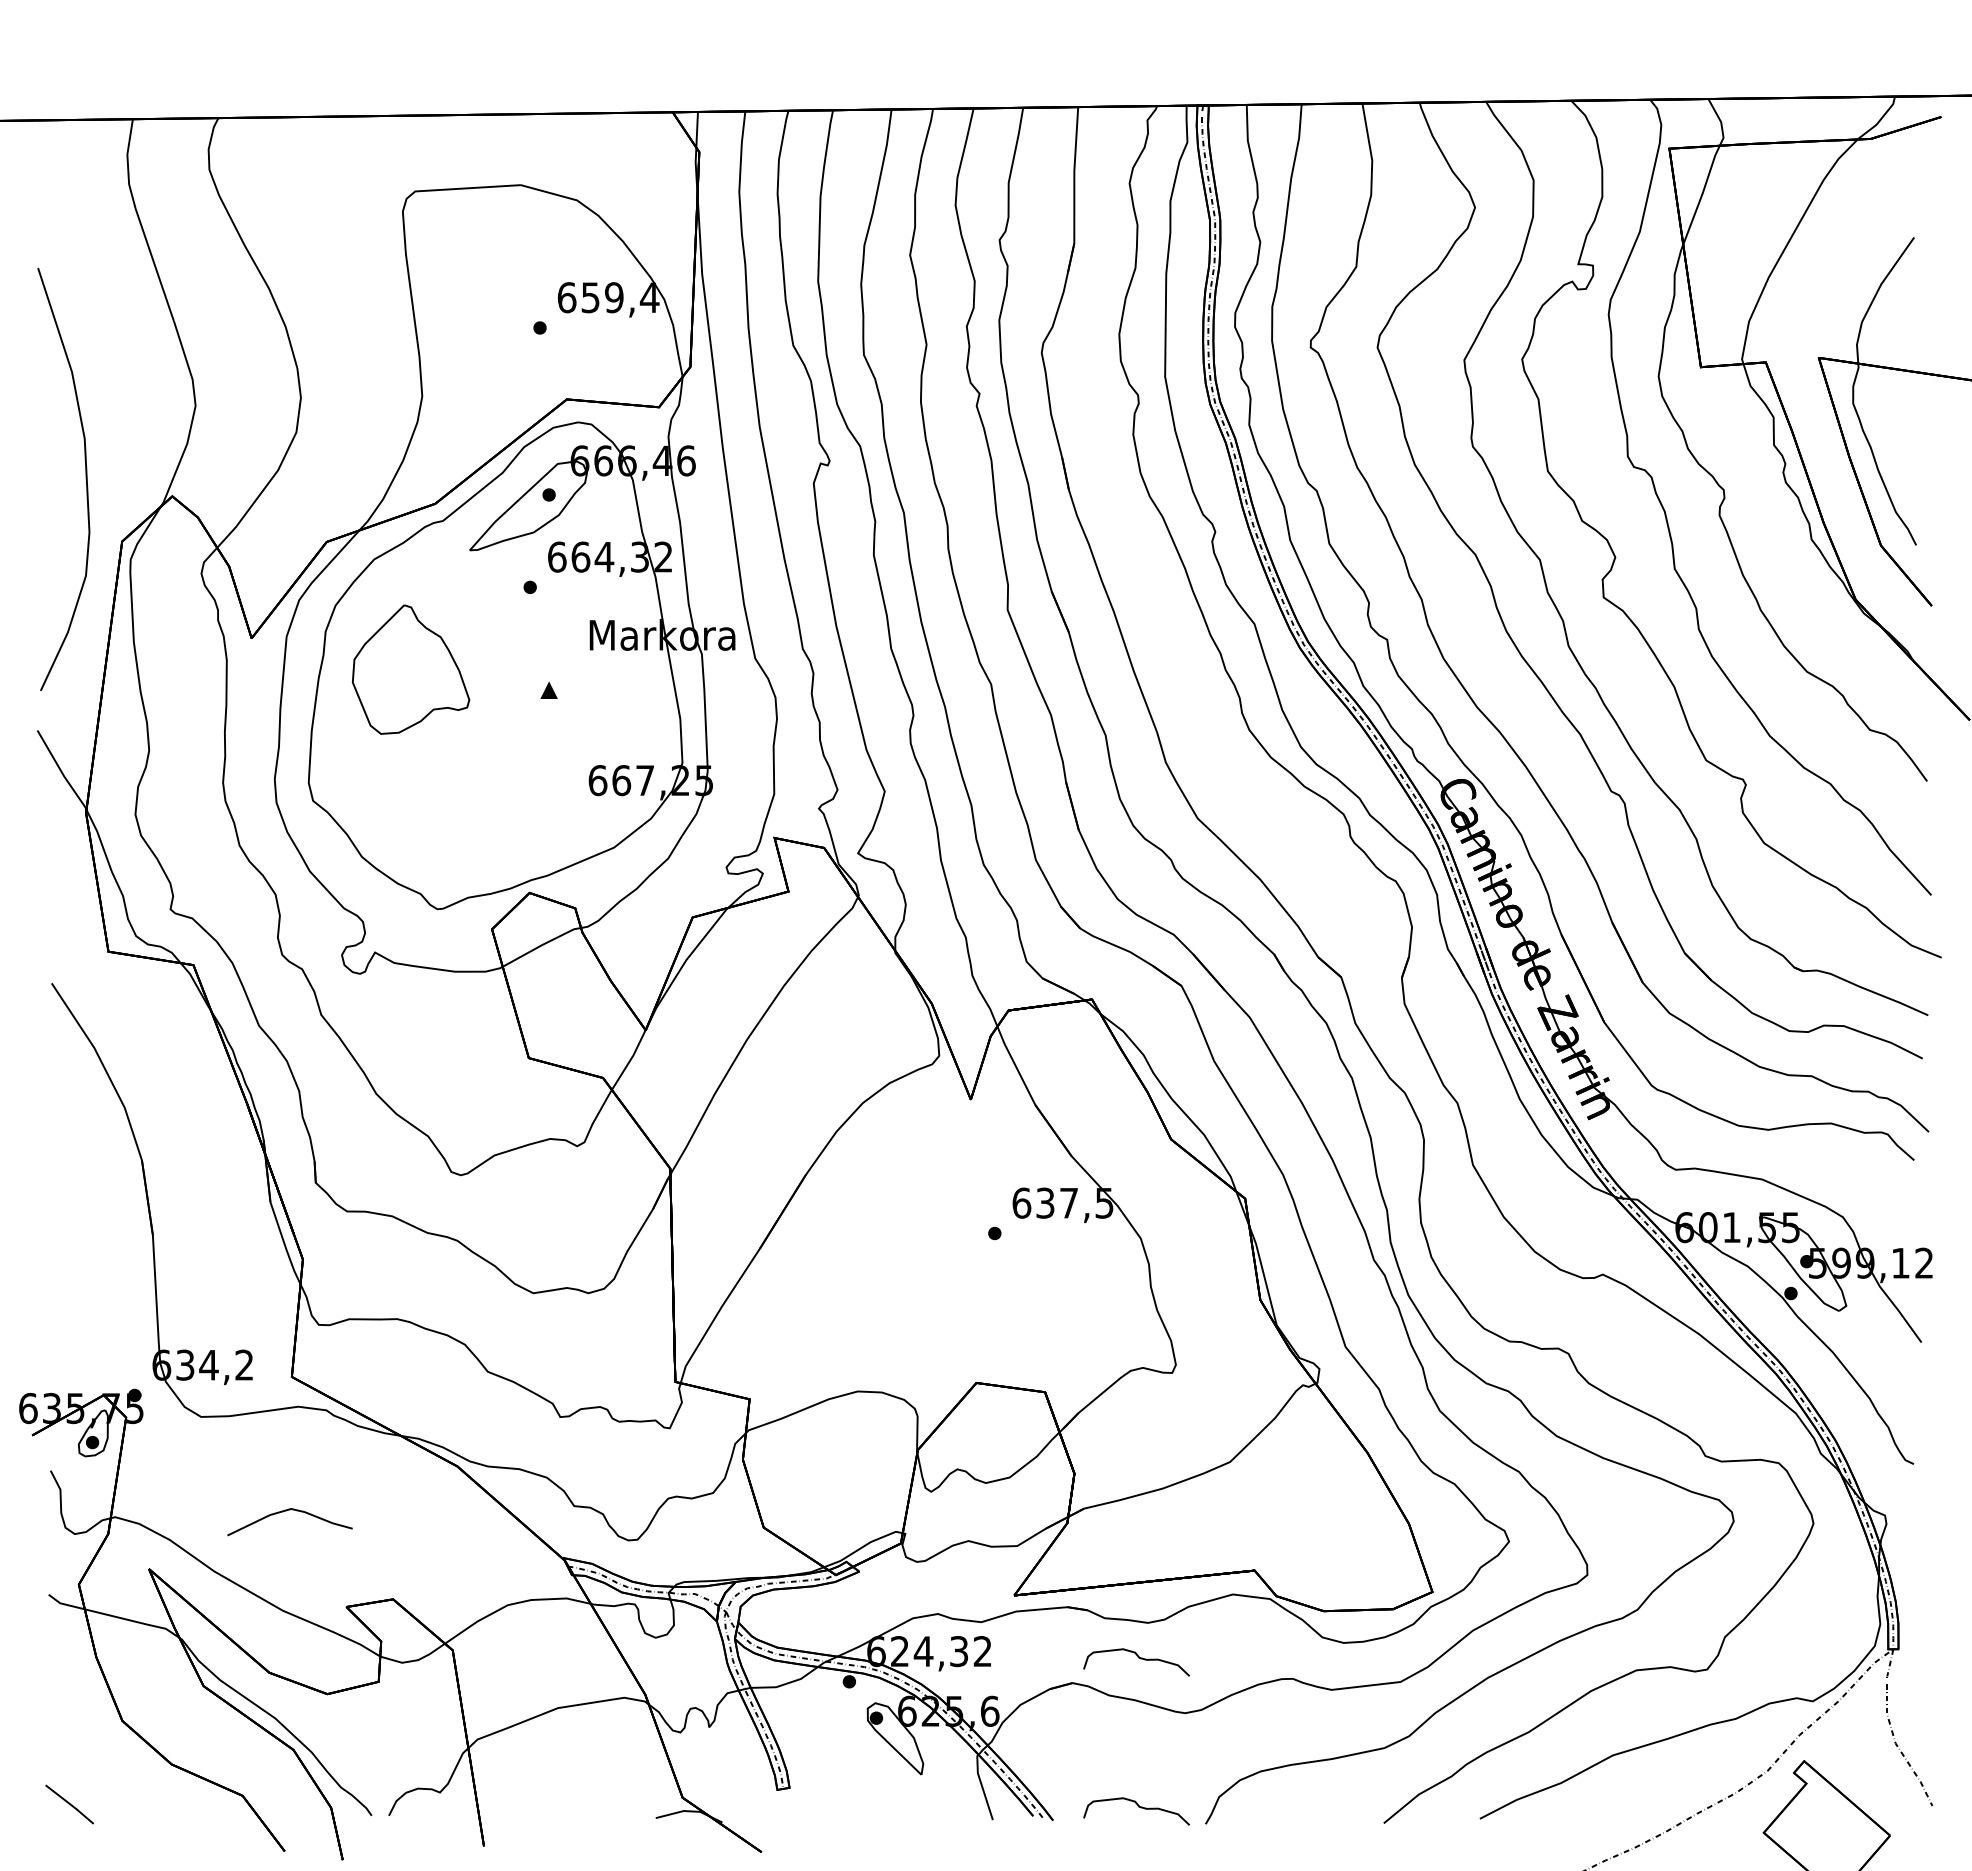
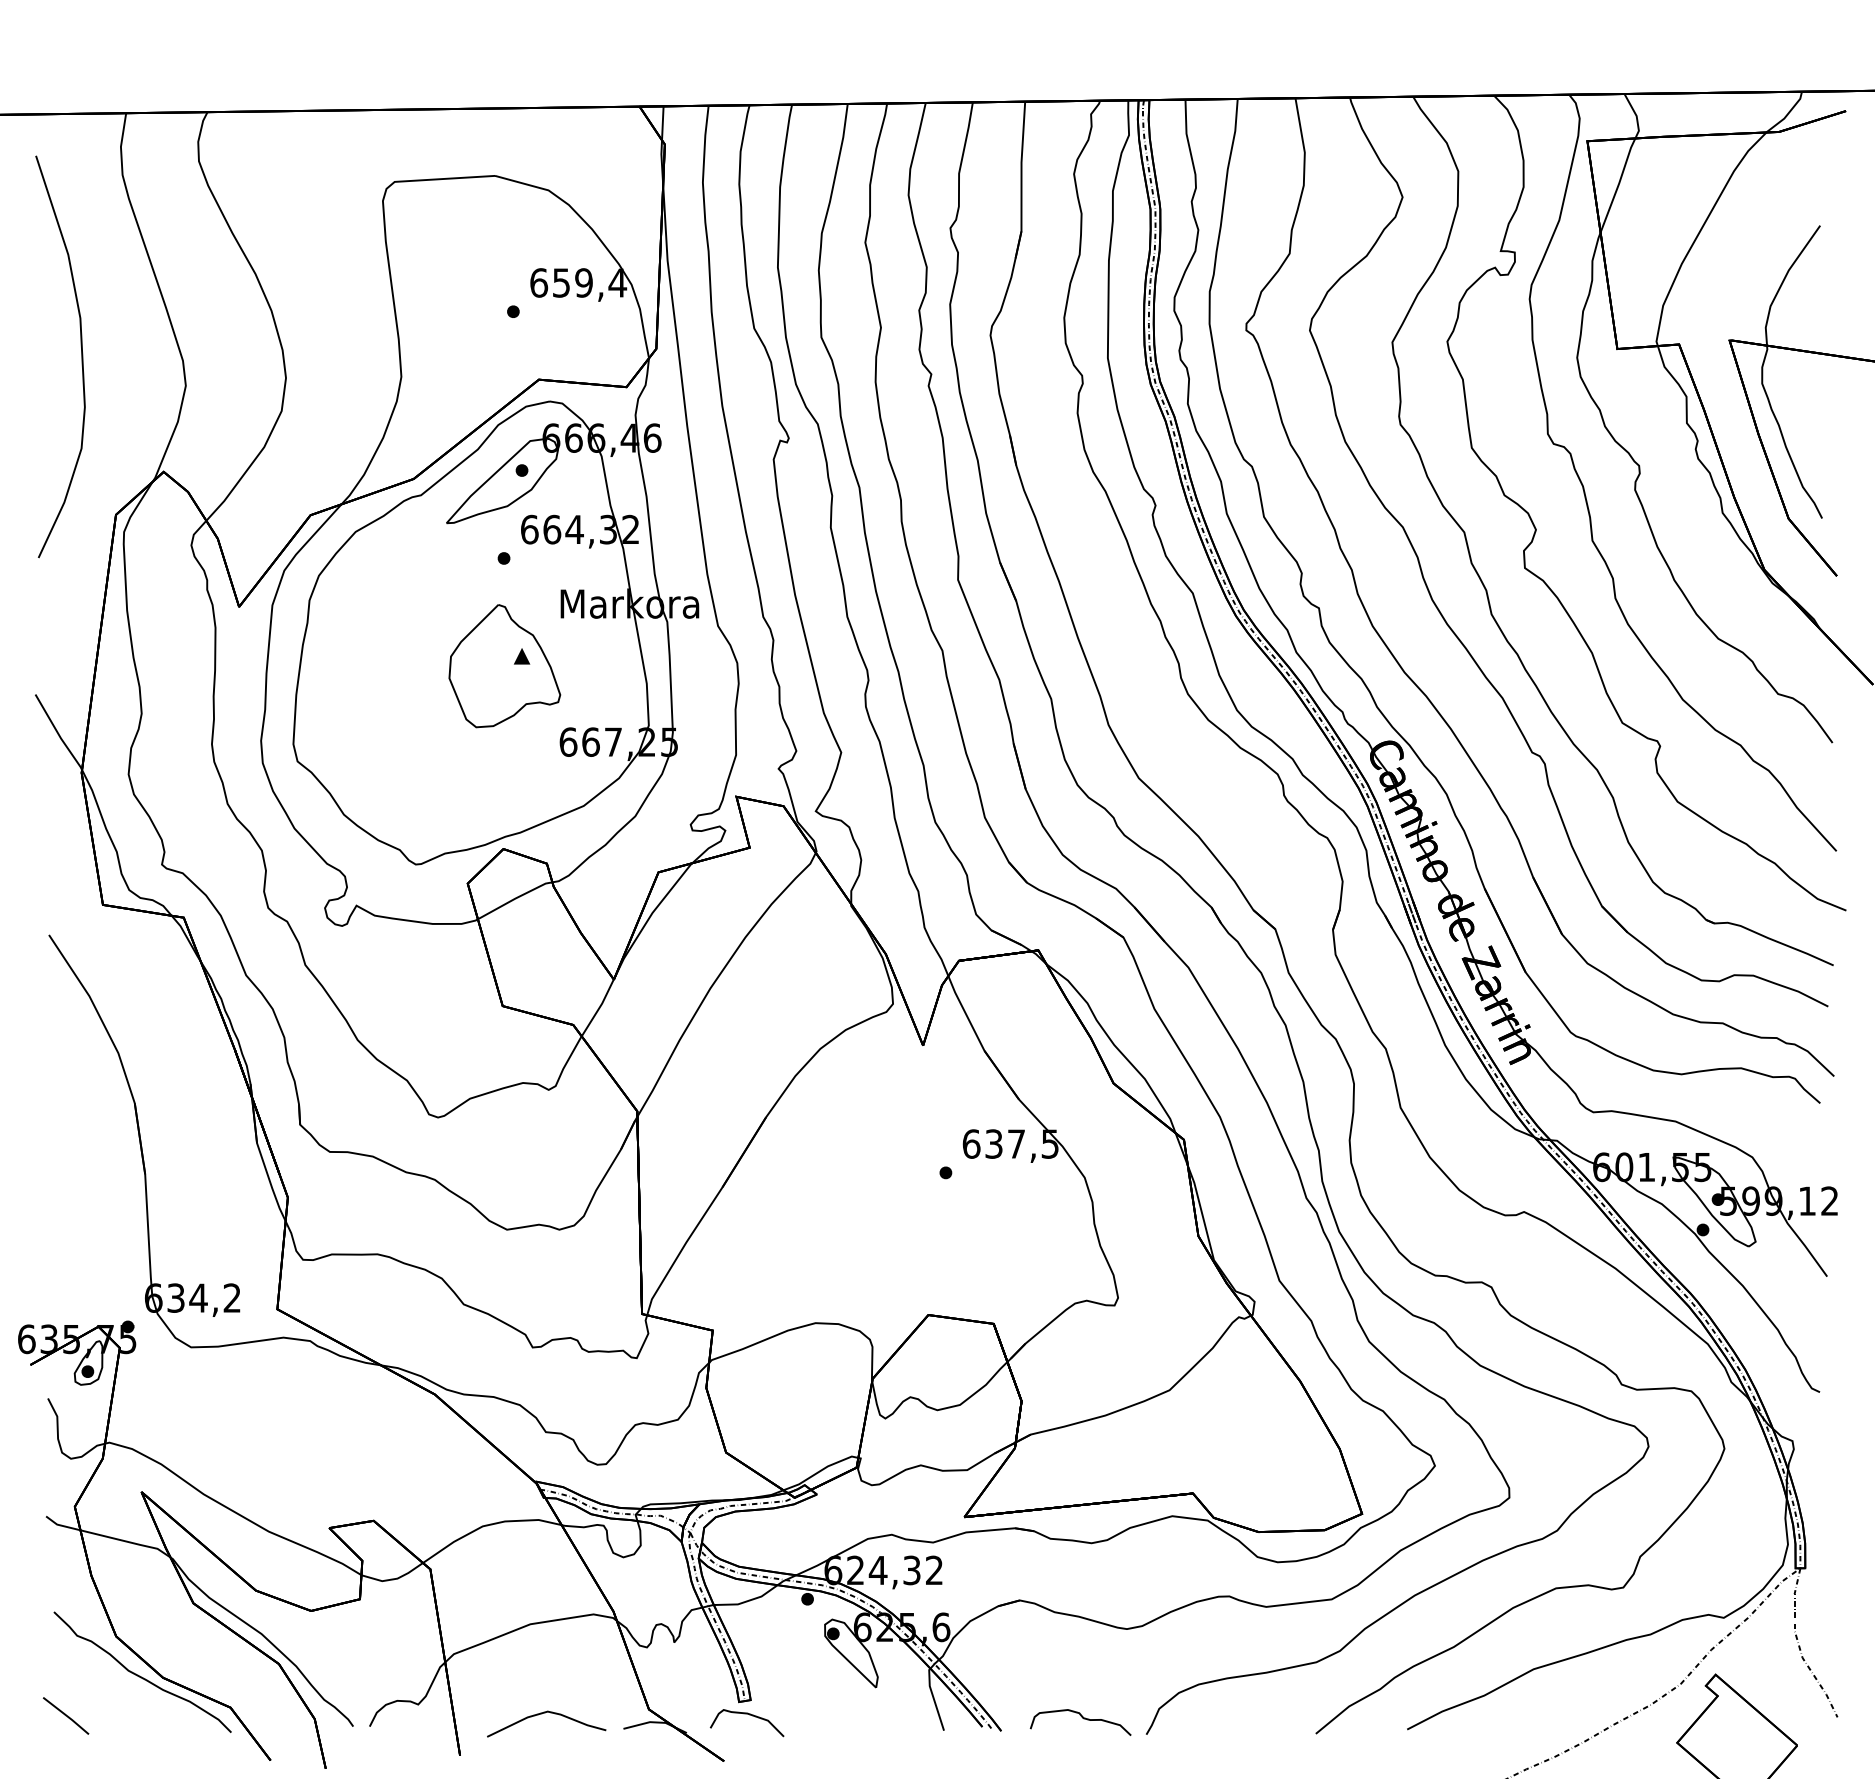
curve: (85, 479) -> (81, 356), moved
part: (411, 669) -> (505, 666), moved
curve: (286, 1511) -> (543, 1714), moved
curve: (1138, 1658) -> (1082, 1577), removed
curve: (148, 1762) -> (141, 1675), added
curve: (786, 1803) -> (747, 1714), added

